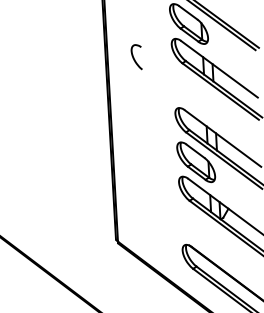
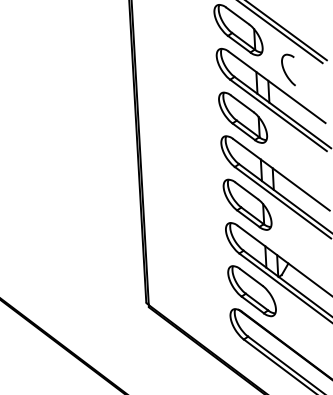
curve: (134, 57) -> (285, 70), moved
part: (192, 93) -> (243, 117), added
part: (199, 230) -> (251, 291), added

